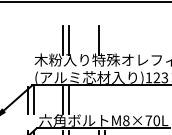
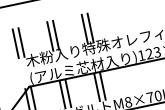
line: (28, 39) -> (15, 42), added
line: (34, 39) -> (21, 41), added
line: (104, 39) -> (90, 27), added
line: (98, 99) -> (96, 87), added
line: (104, 99) -> (102, 85), added

